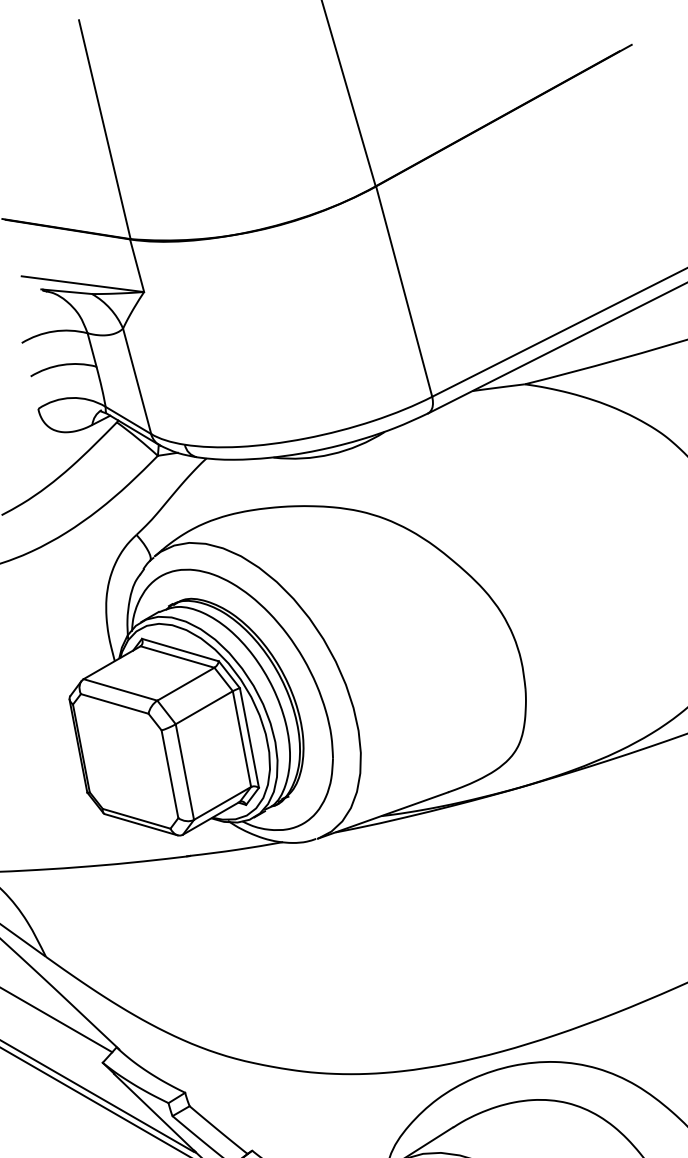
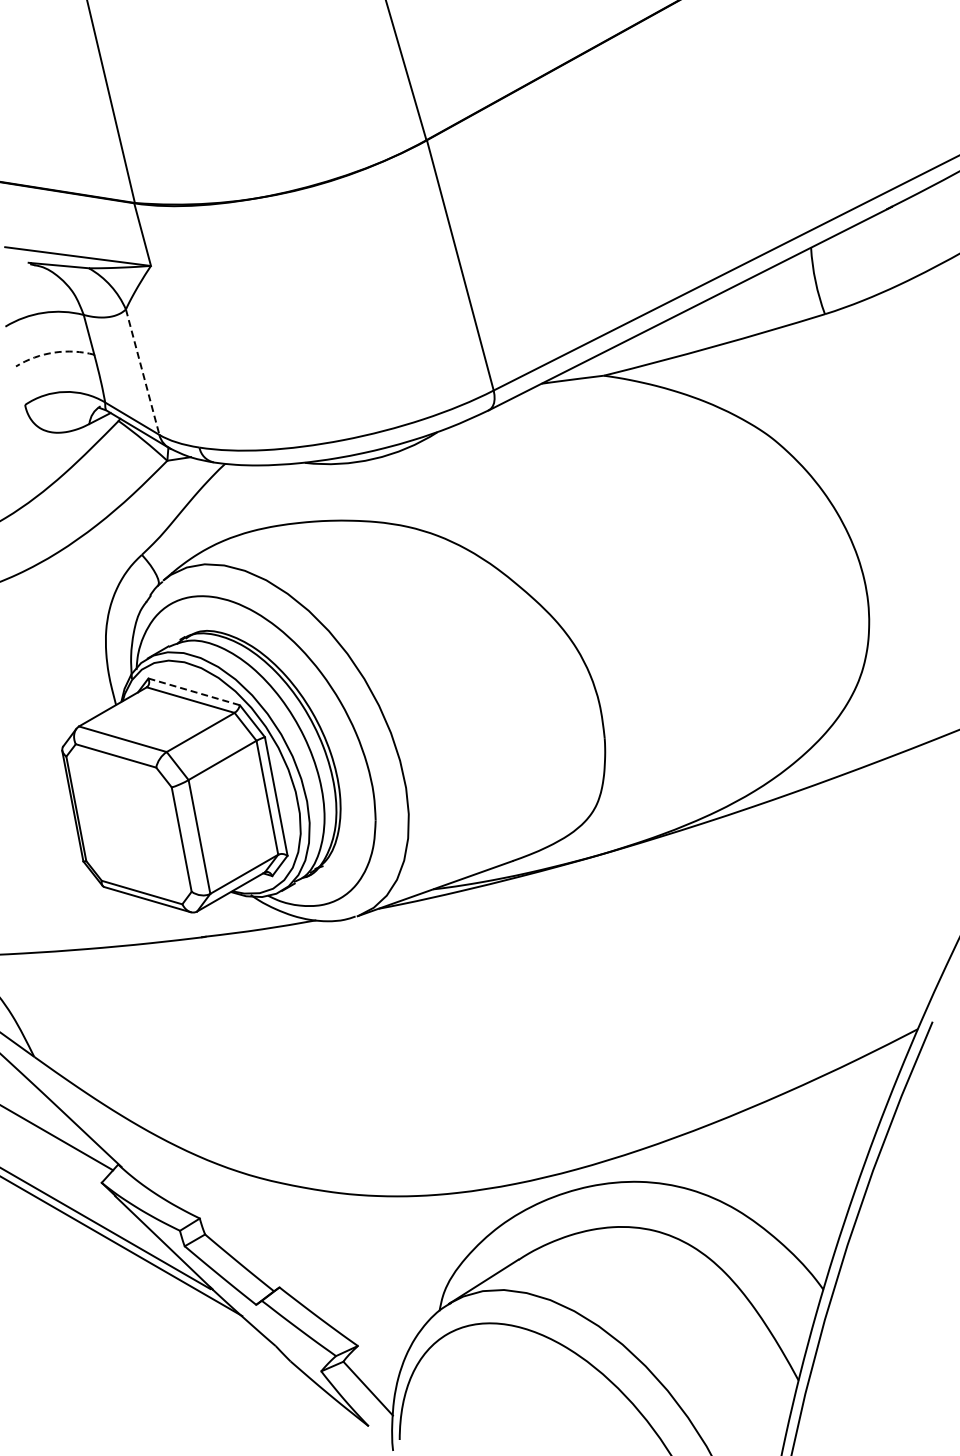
arc: (63, 364) -> (54, 352), solid -> dashed
line: (137, 381) -> (142, 372), solid -> dashed
line: (180, 649) -> (194, 691), solid -> dashed

